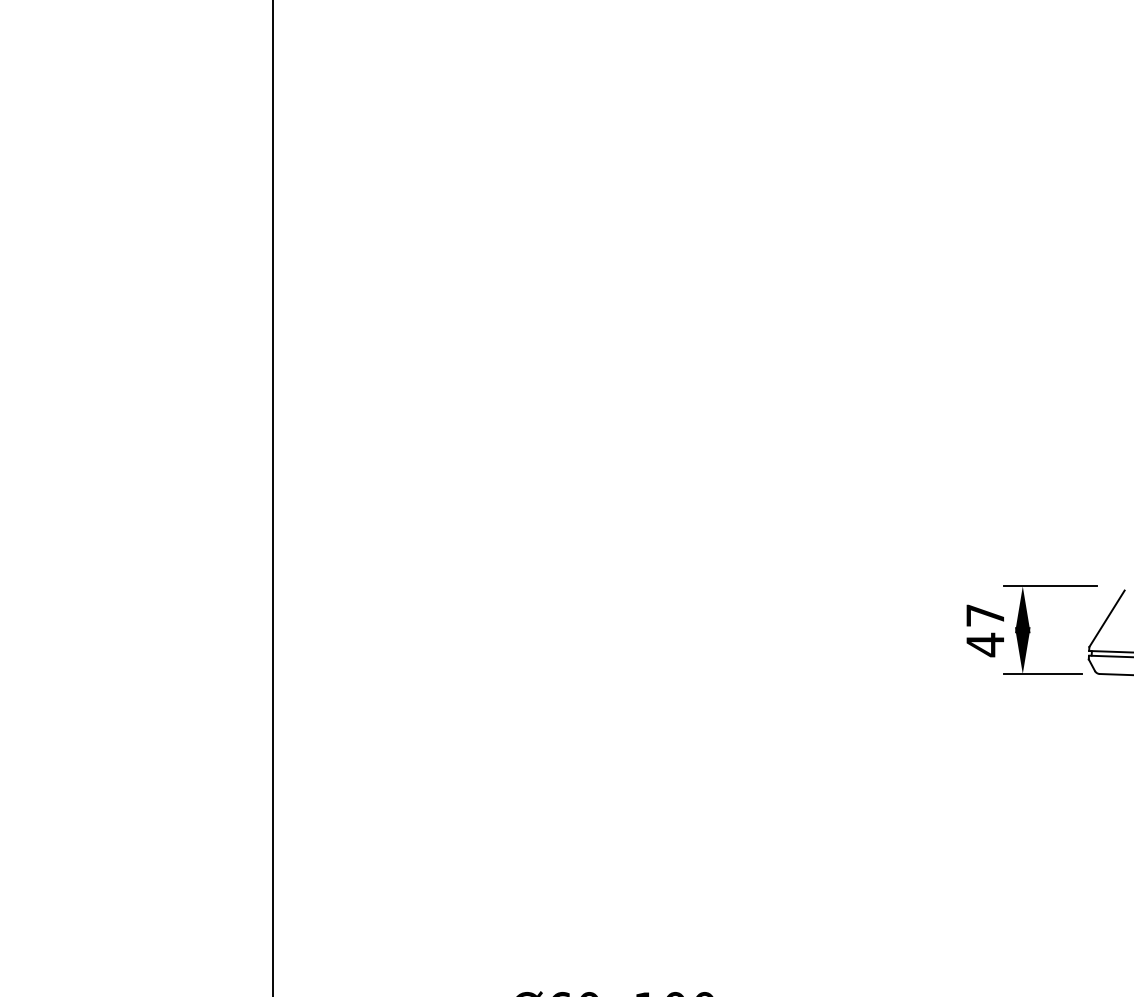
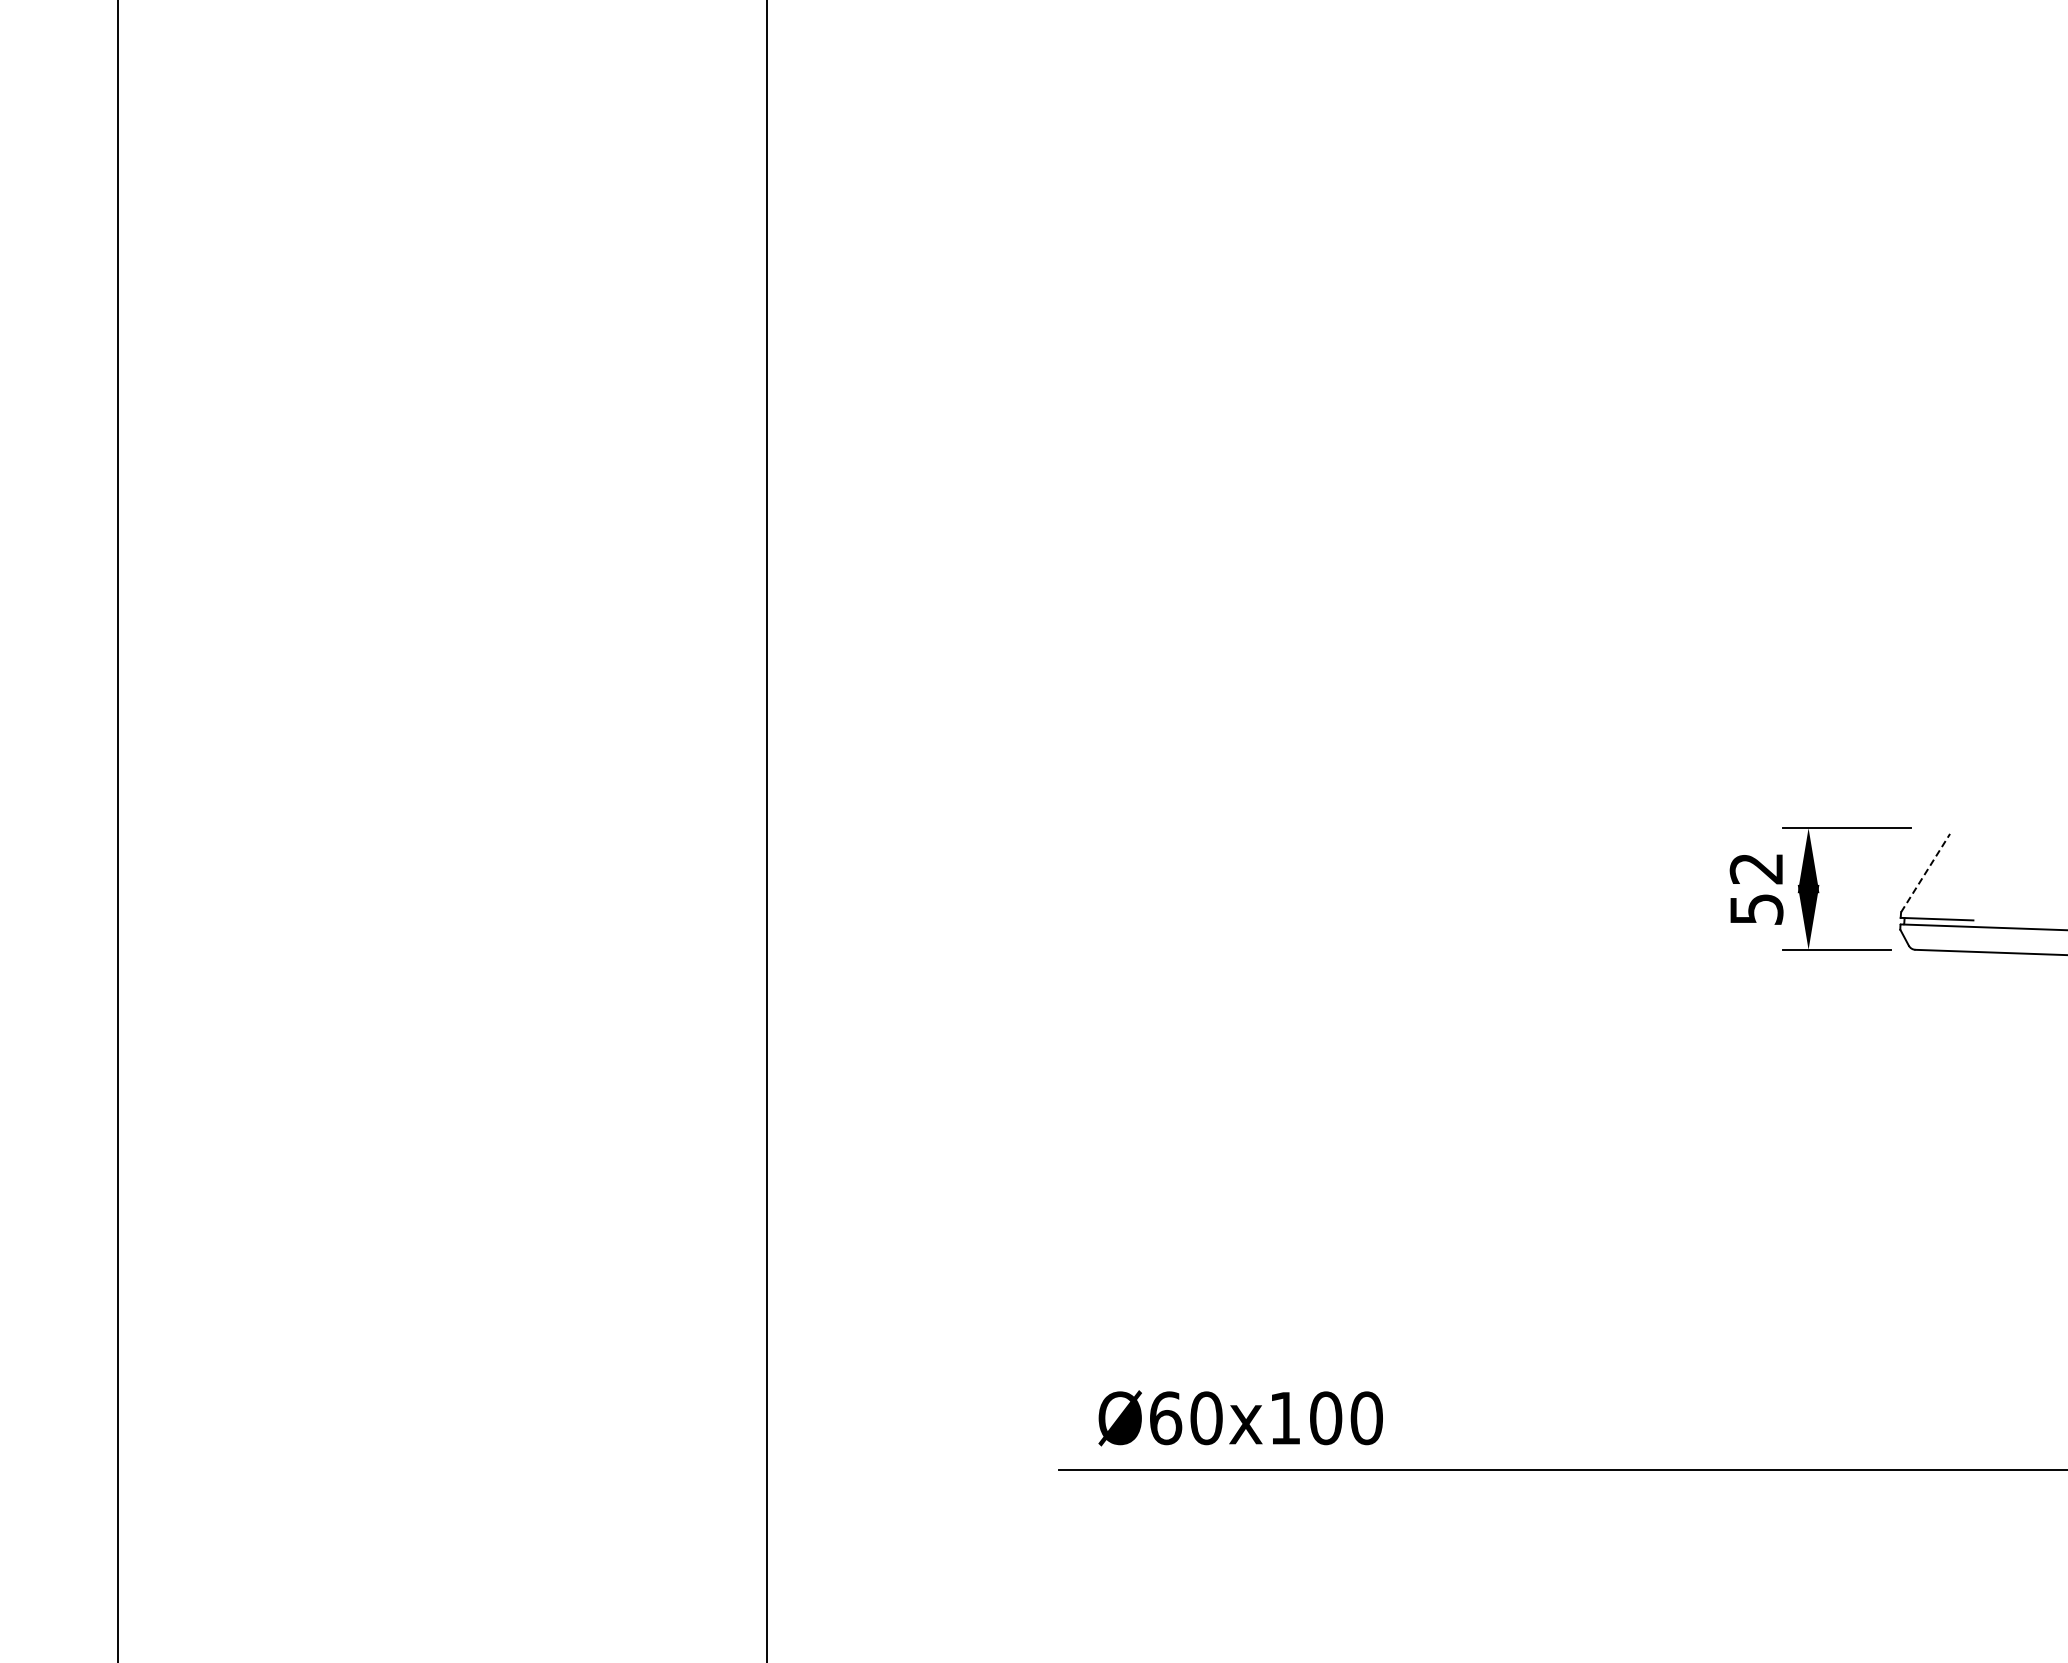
line: (1106, 618) -> (1925, 872), solid -> dashed
text: (985, 630) -> (1756, 889), 47 -> 52

